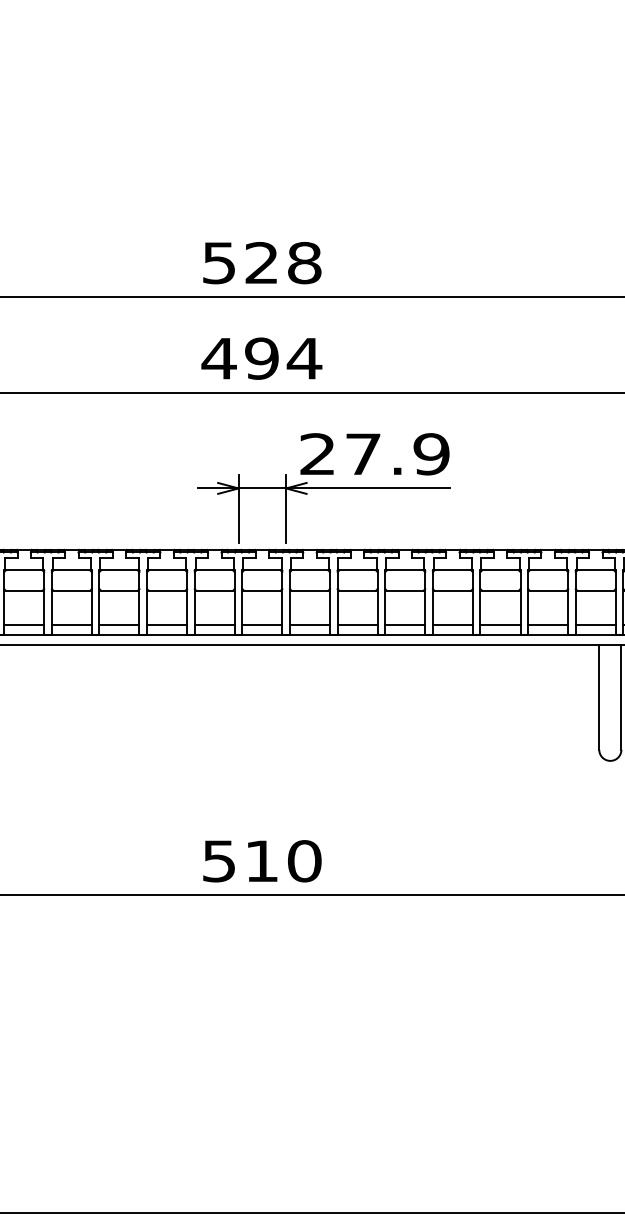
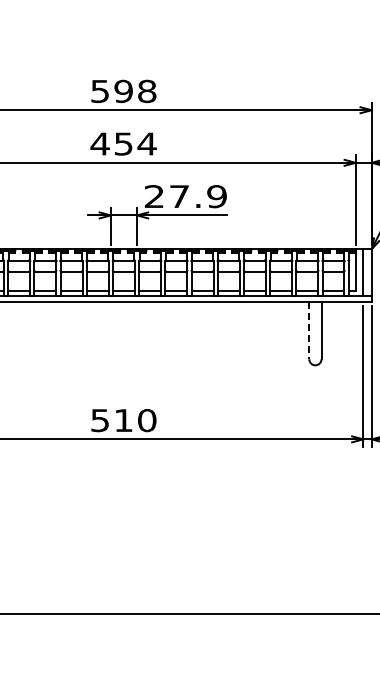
text: (261, 263) -> (123, 91), 528 -> 598
text: (261, 357) -> (123, 143), 494 -> 454
line: (599, 697) -> (309, 330), solid -> dashed

